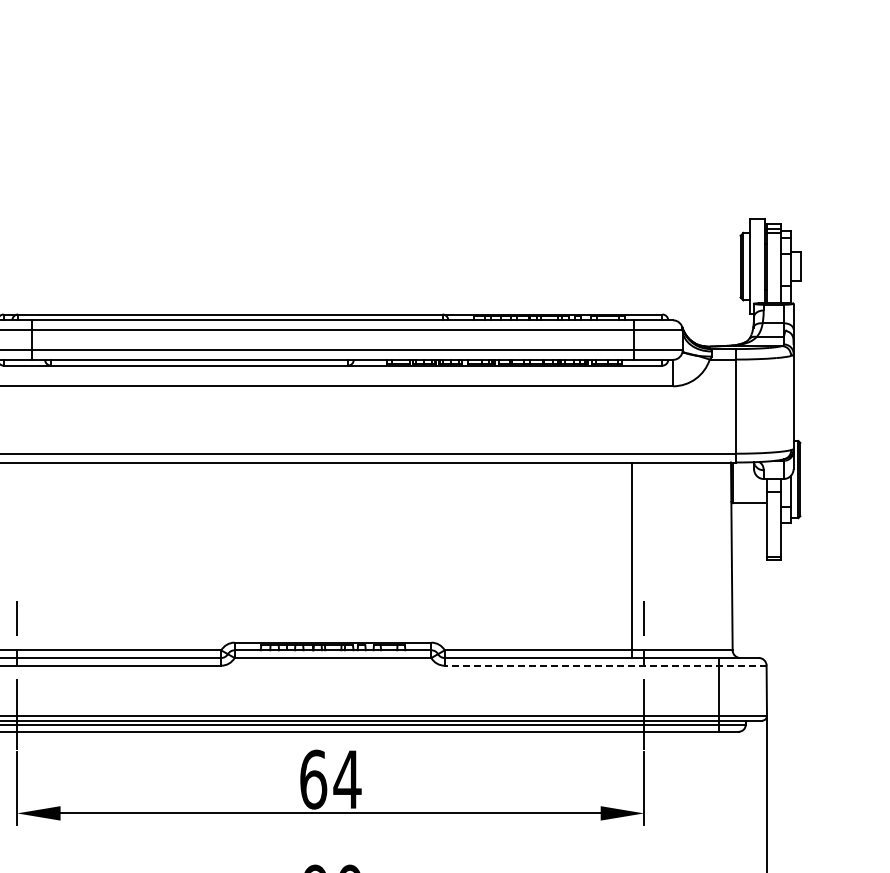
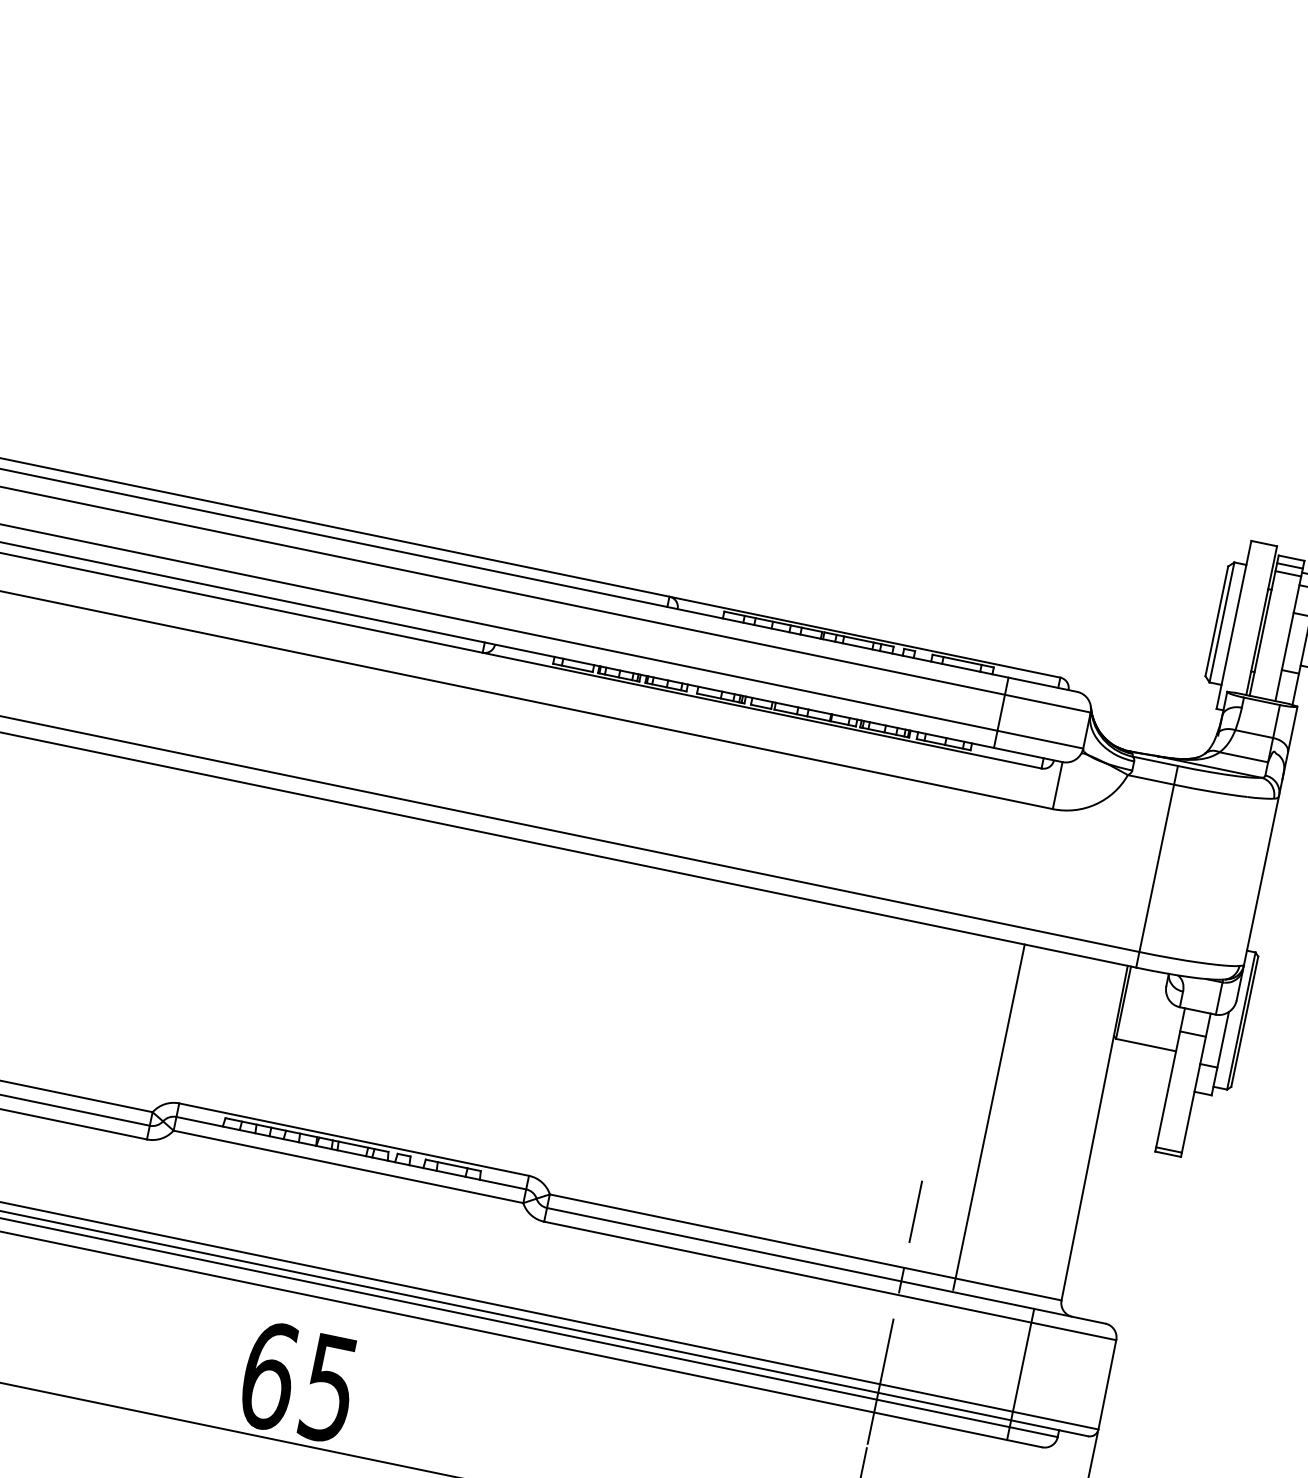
line: (632, 559) -> (989, 1117), moved
line: (605, 665) -> (829, 1280), dashed -> solid
text: (347, 779) -> (329, 1388), 64 -> 65

